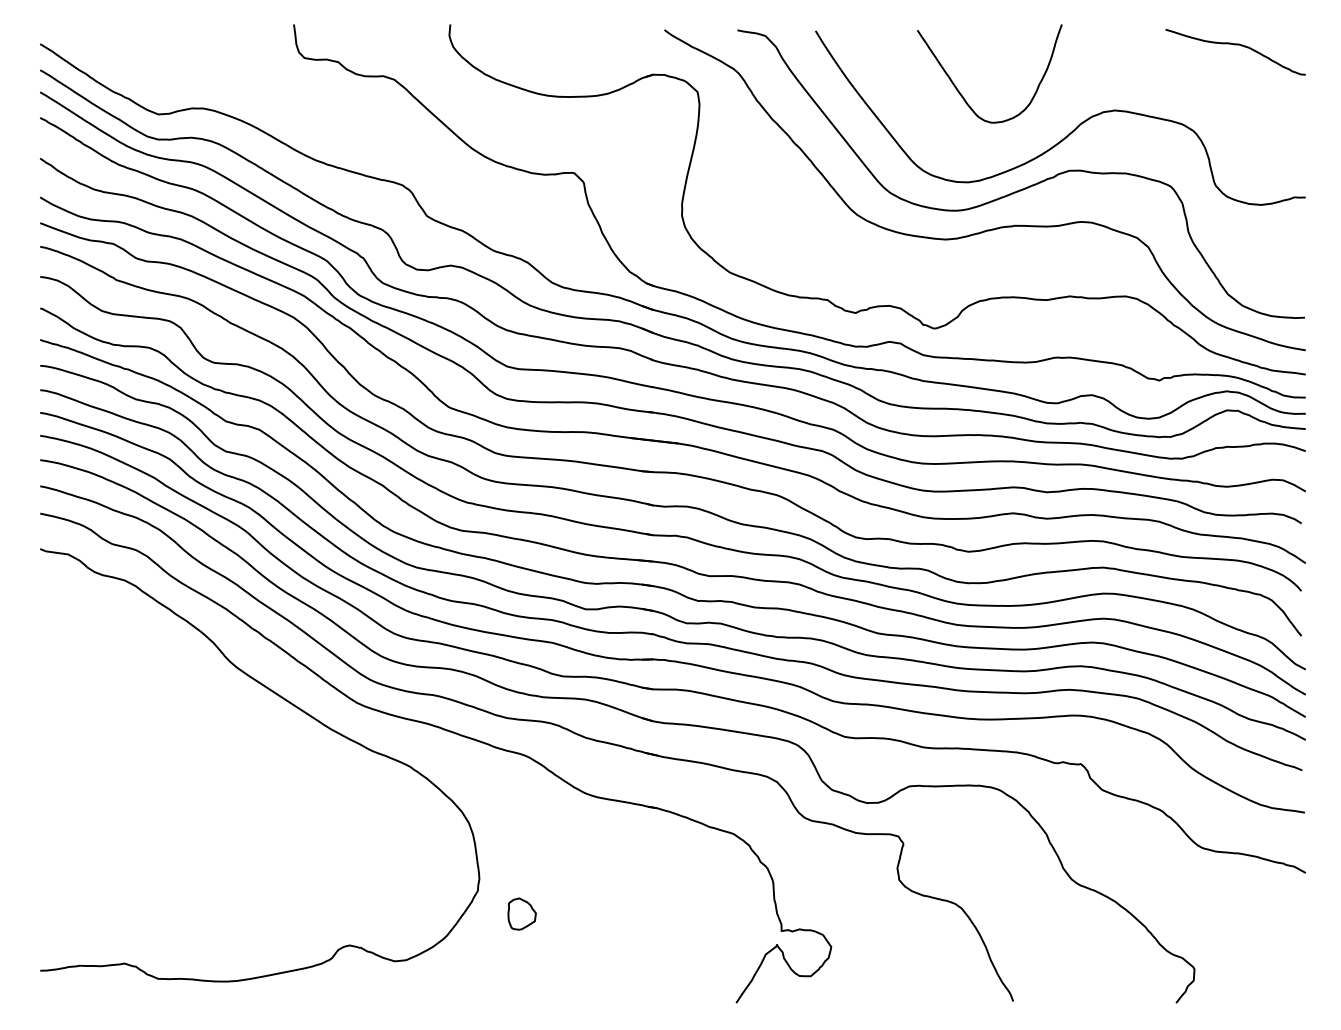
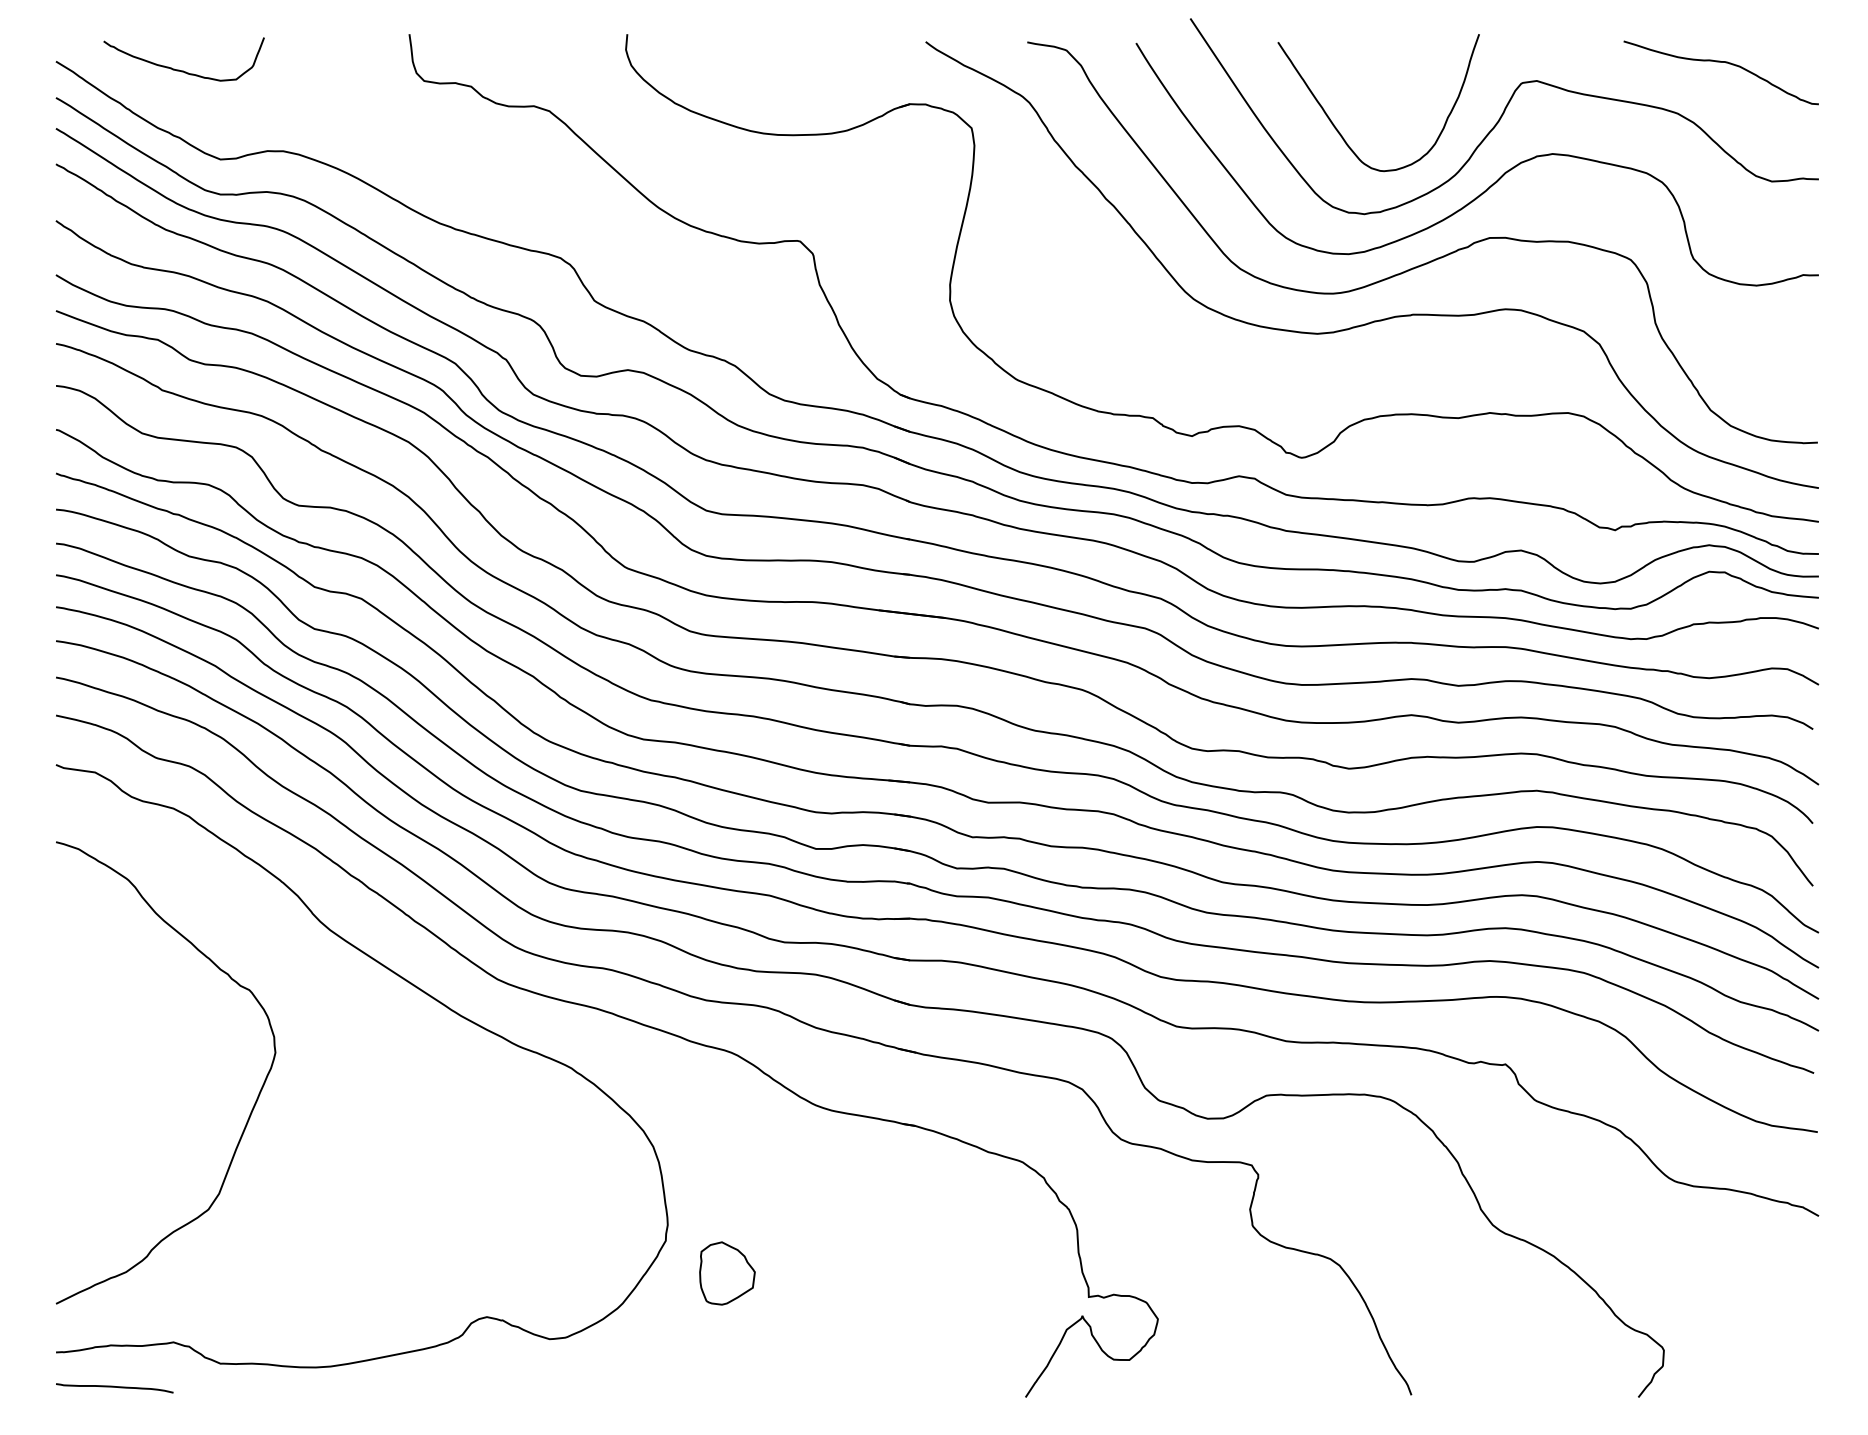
curve: (132, 50) -> (184, 70), added
curve: (1079, 82) -> (1503, 115), added
curve: (180, 795) -> (251, 1108), added
part: (521, 913) -> (726, 1272), size x1.43
curve: (82, 996) -> (114, 1388), added

